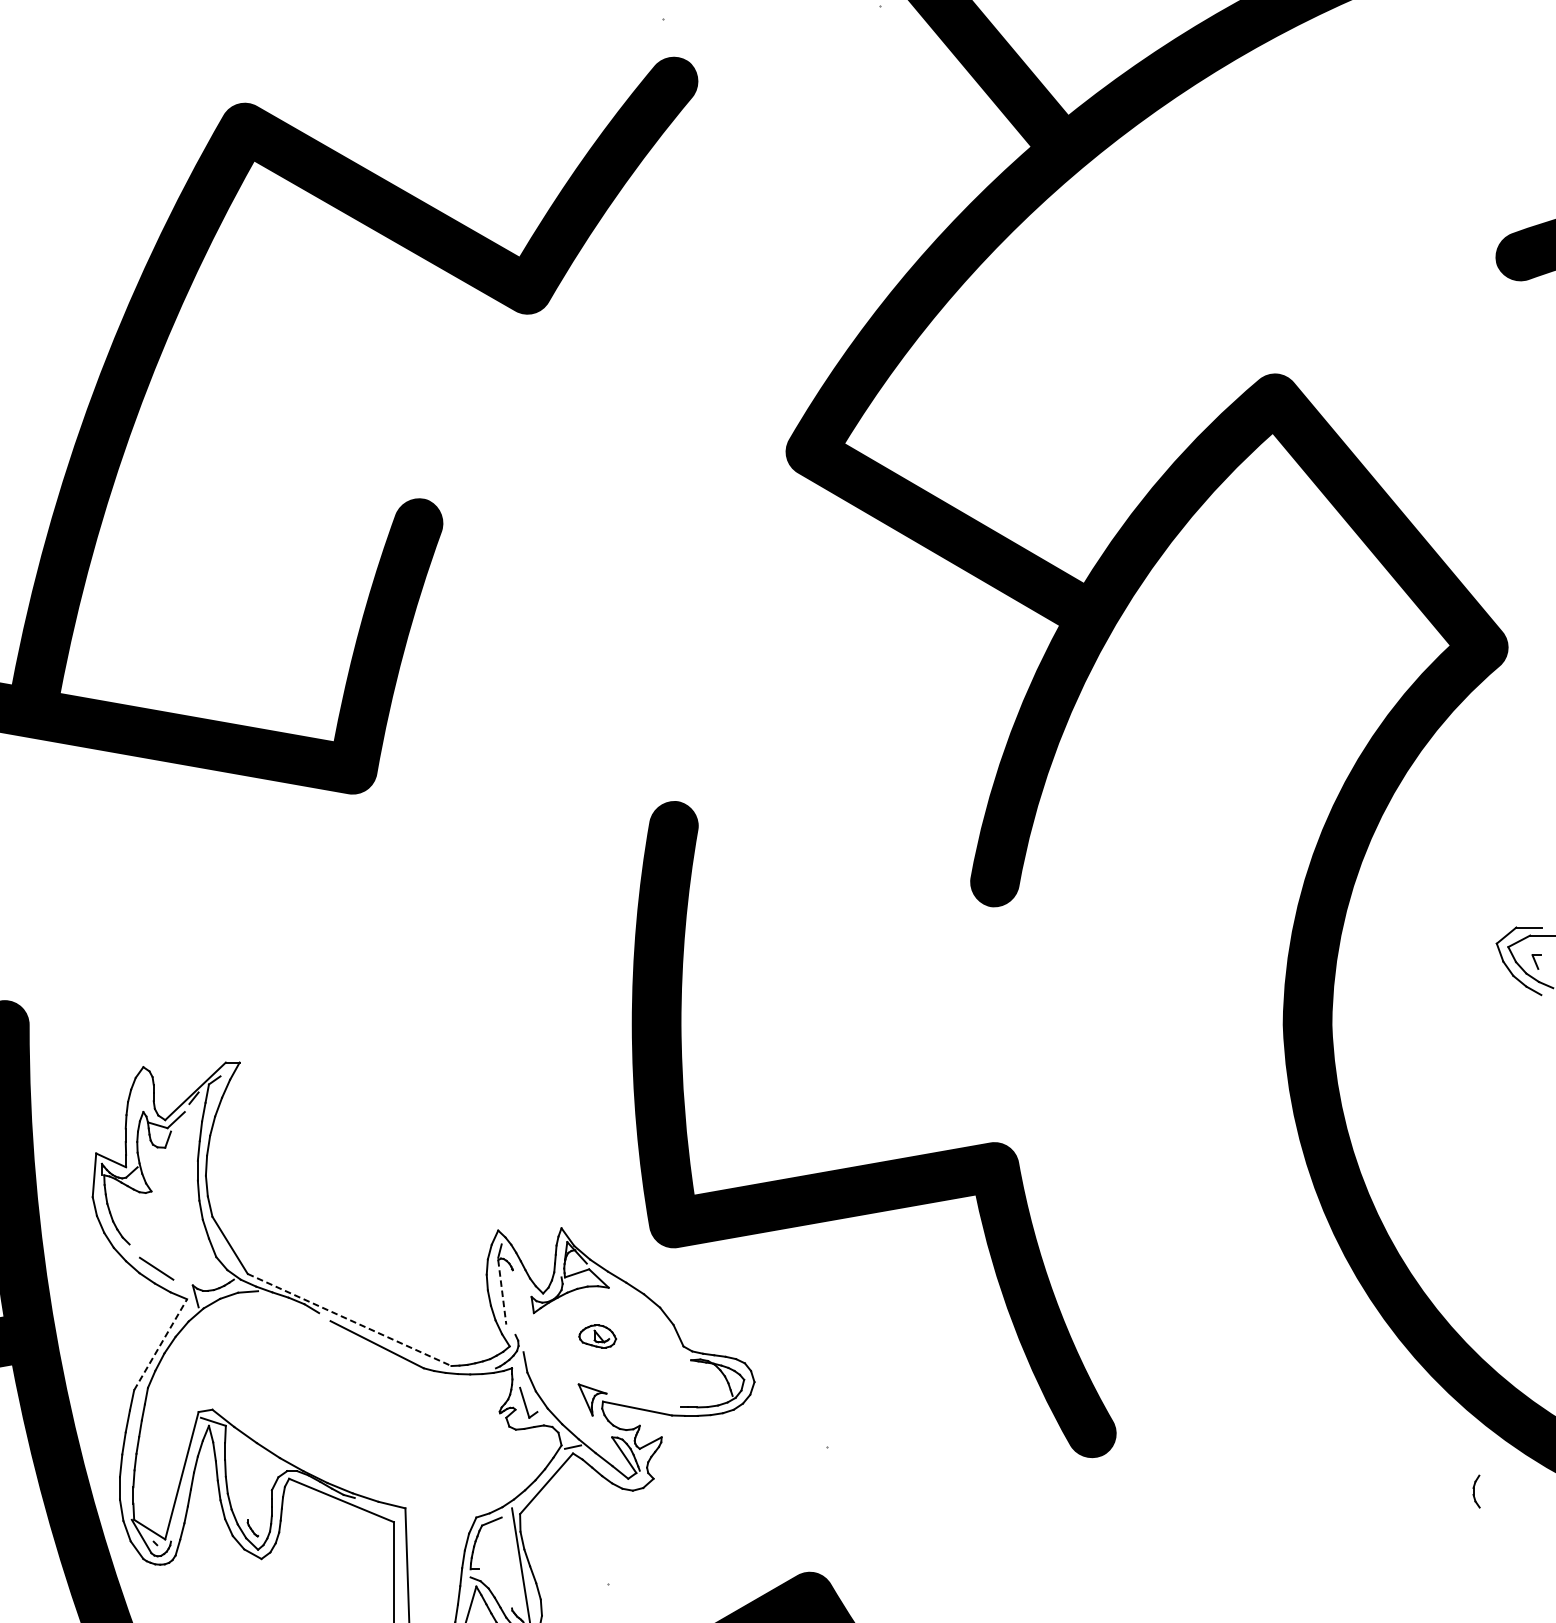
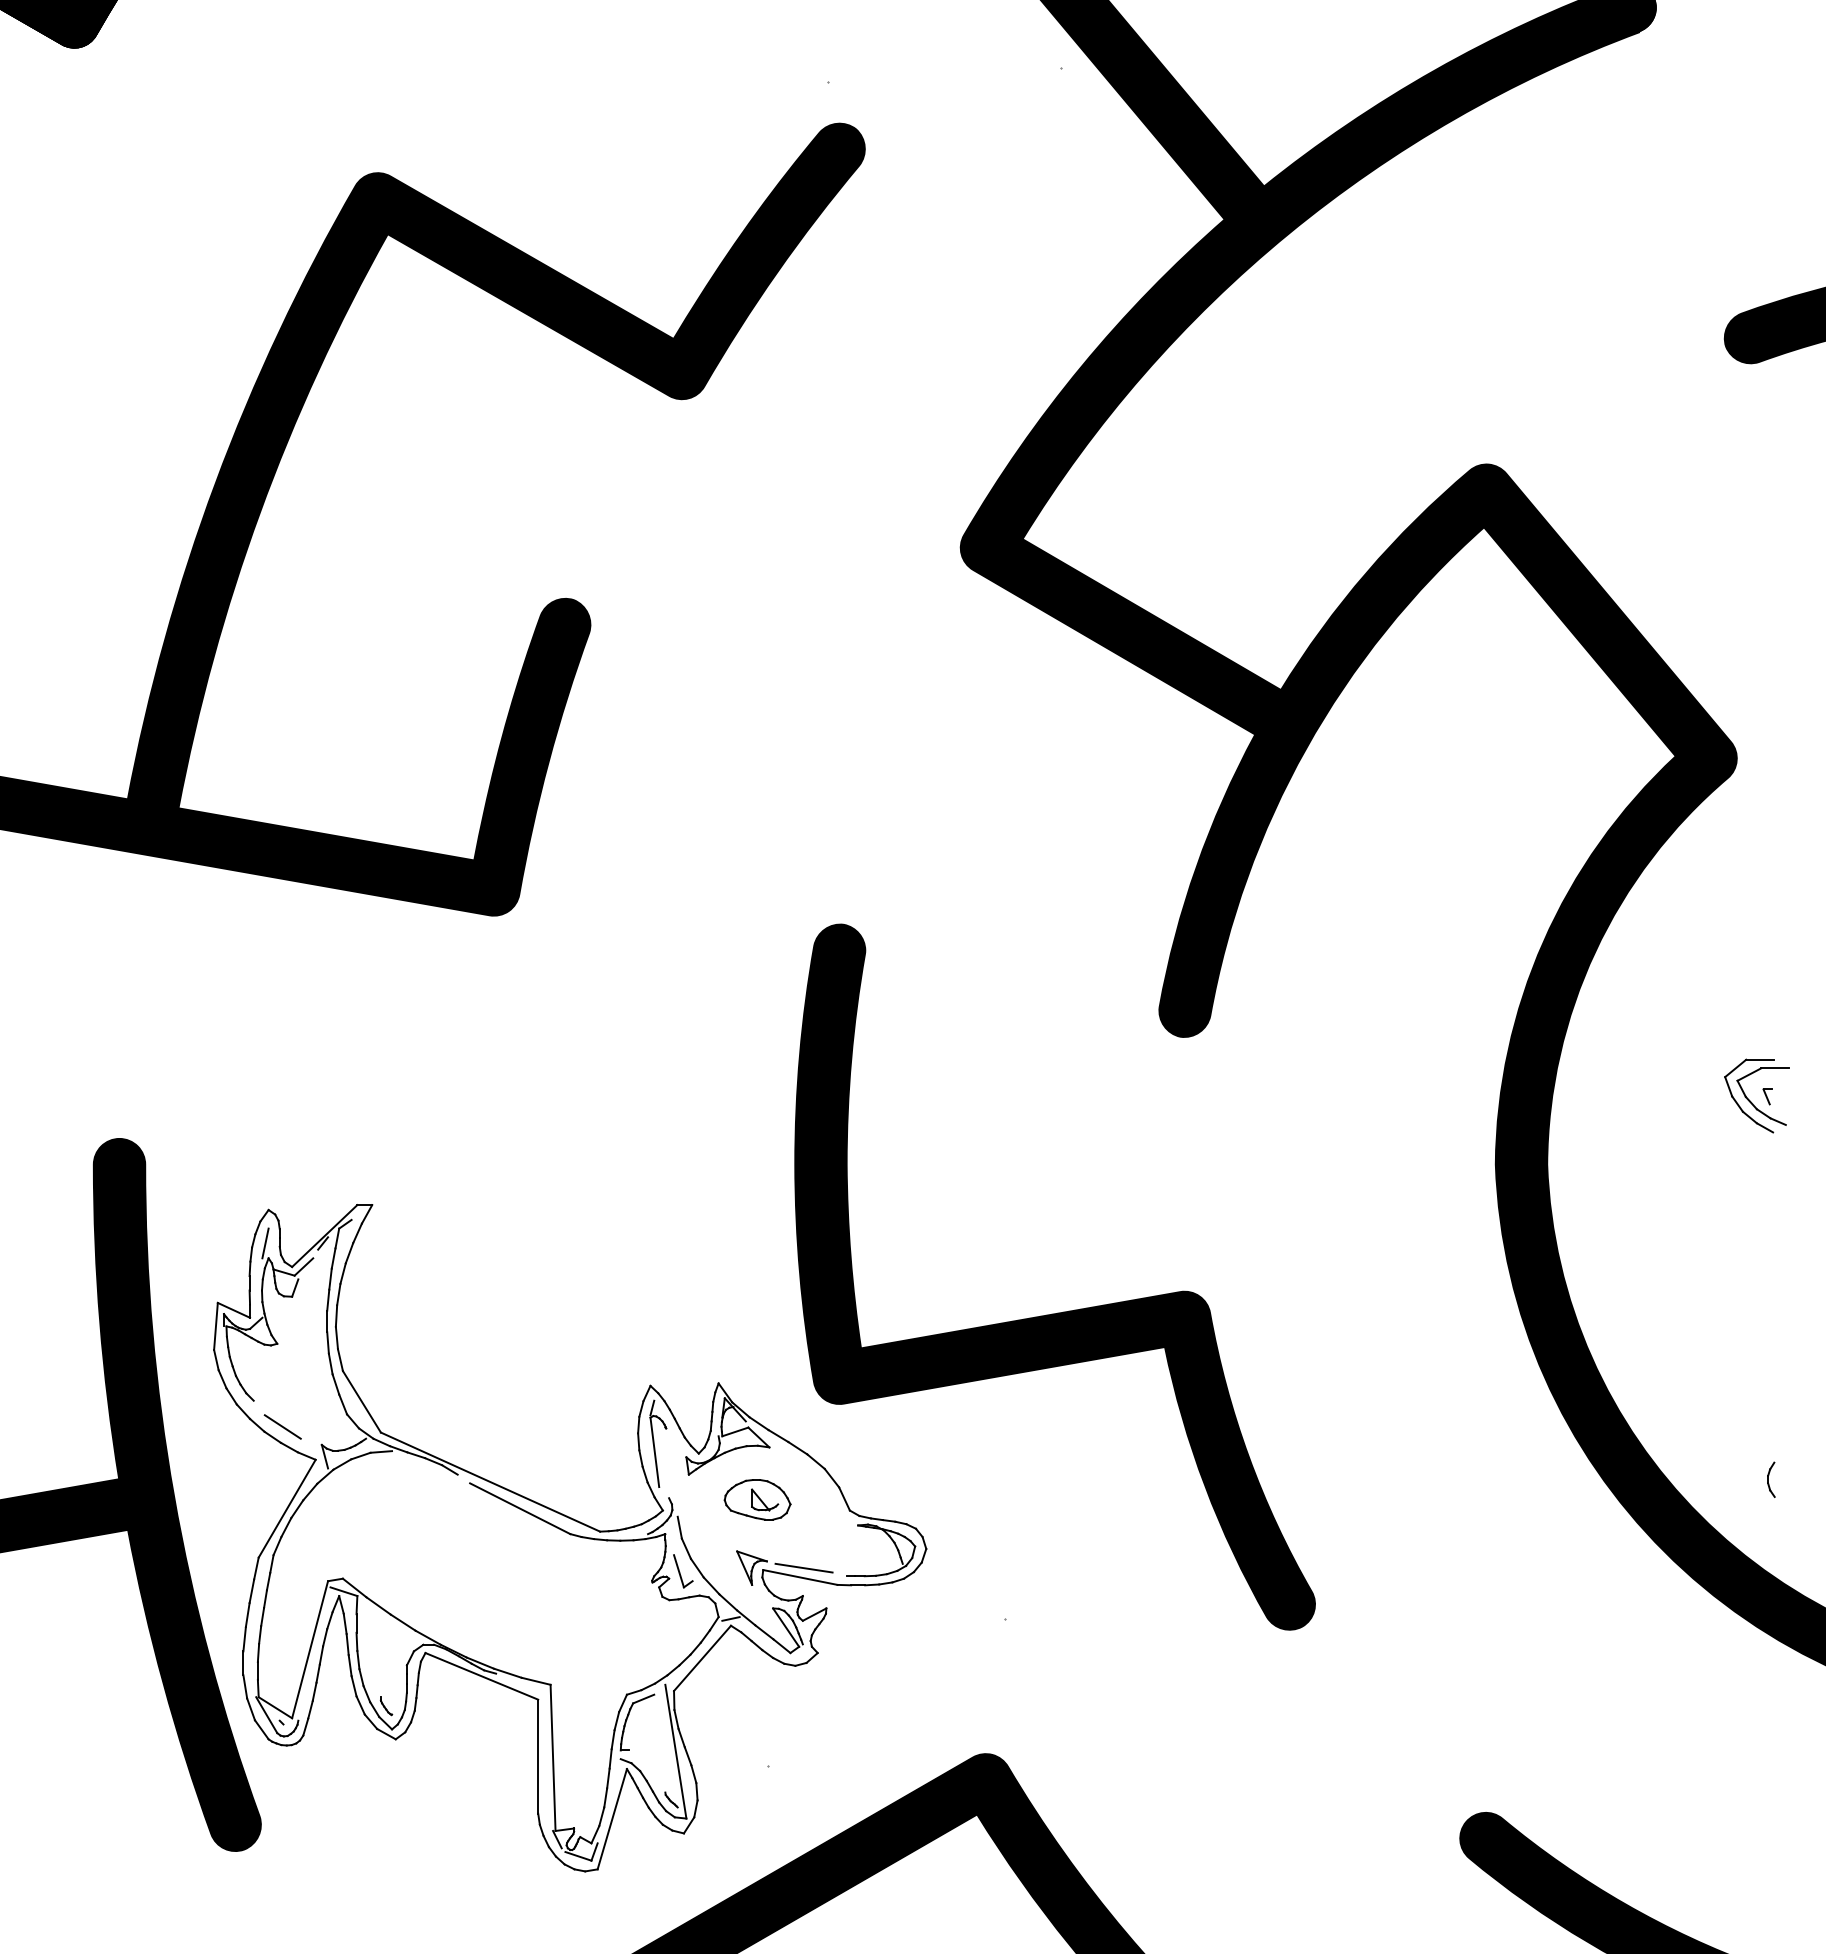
line: (140, 1098) -> (265, 1243), added
line: (501, 1292) -> (654, 1452), dashed -> solid
line: (349, 1320) -> (490, 1482), dashed -> solid
part: (597, 1336) -> (757, 1499), size x1.67
line: (160, 1344) -> (287, 1508), dashed -> solid
line: (640, 1399) -> (803, 1567), added
part: (1476, 1491) -> (1771, 1479), moved

